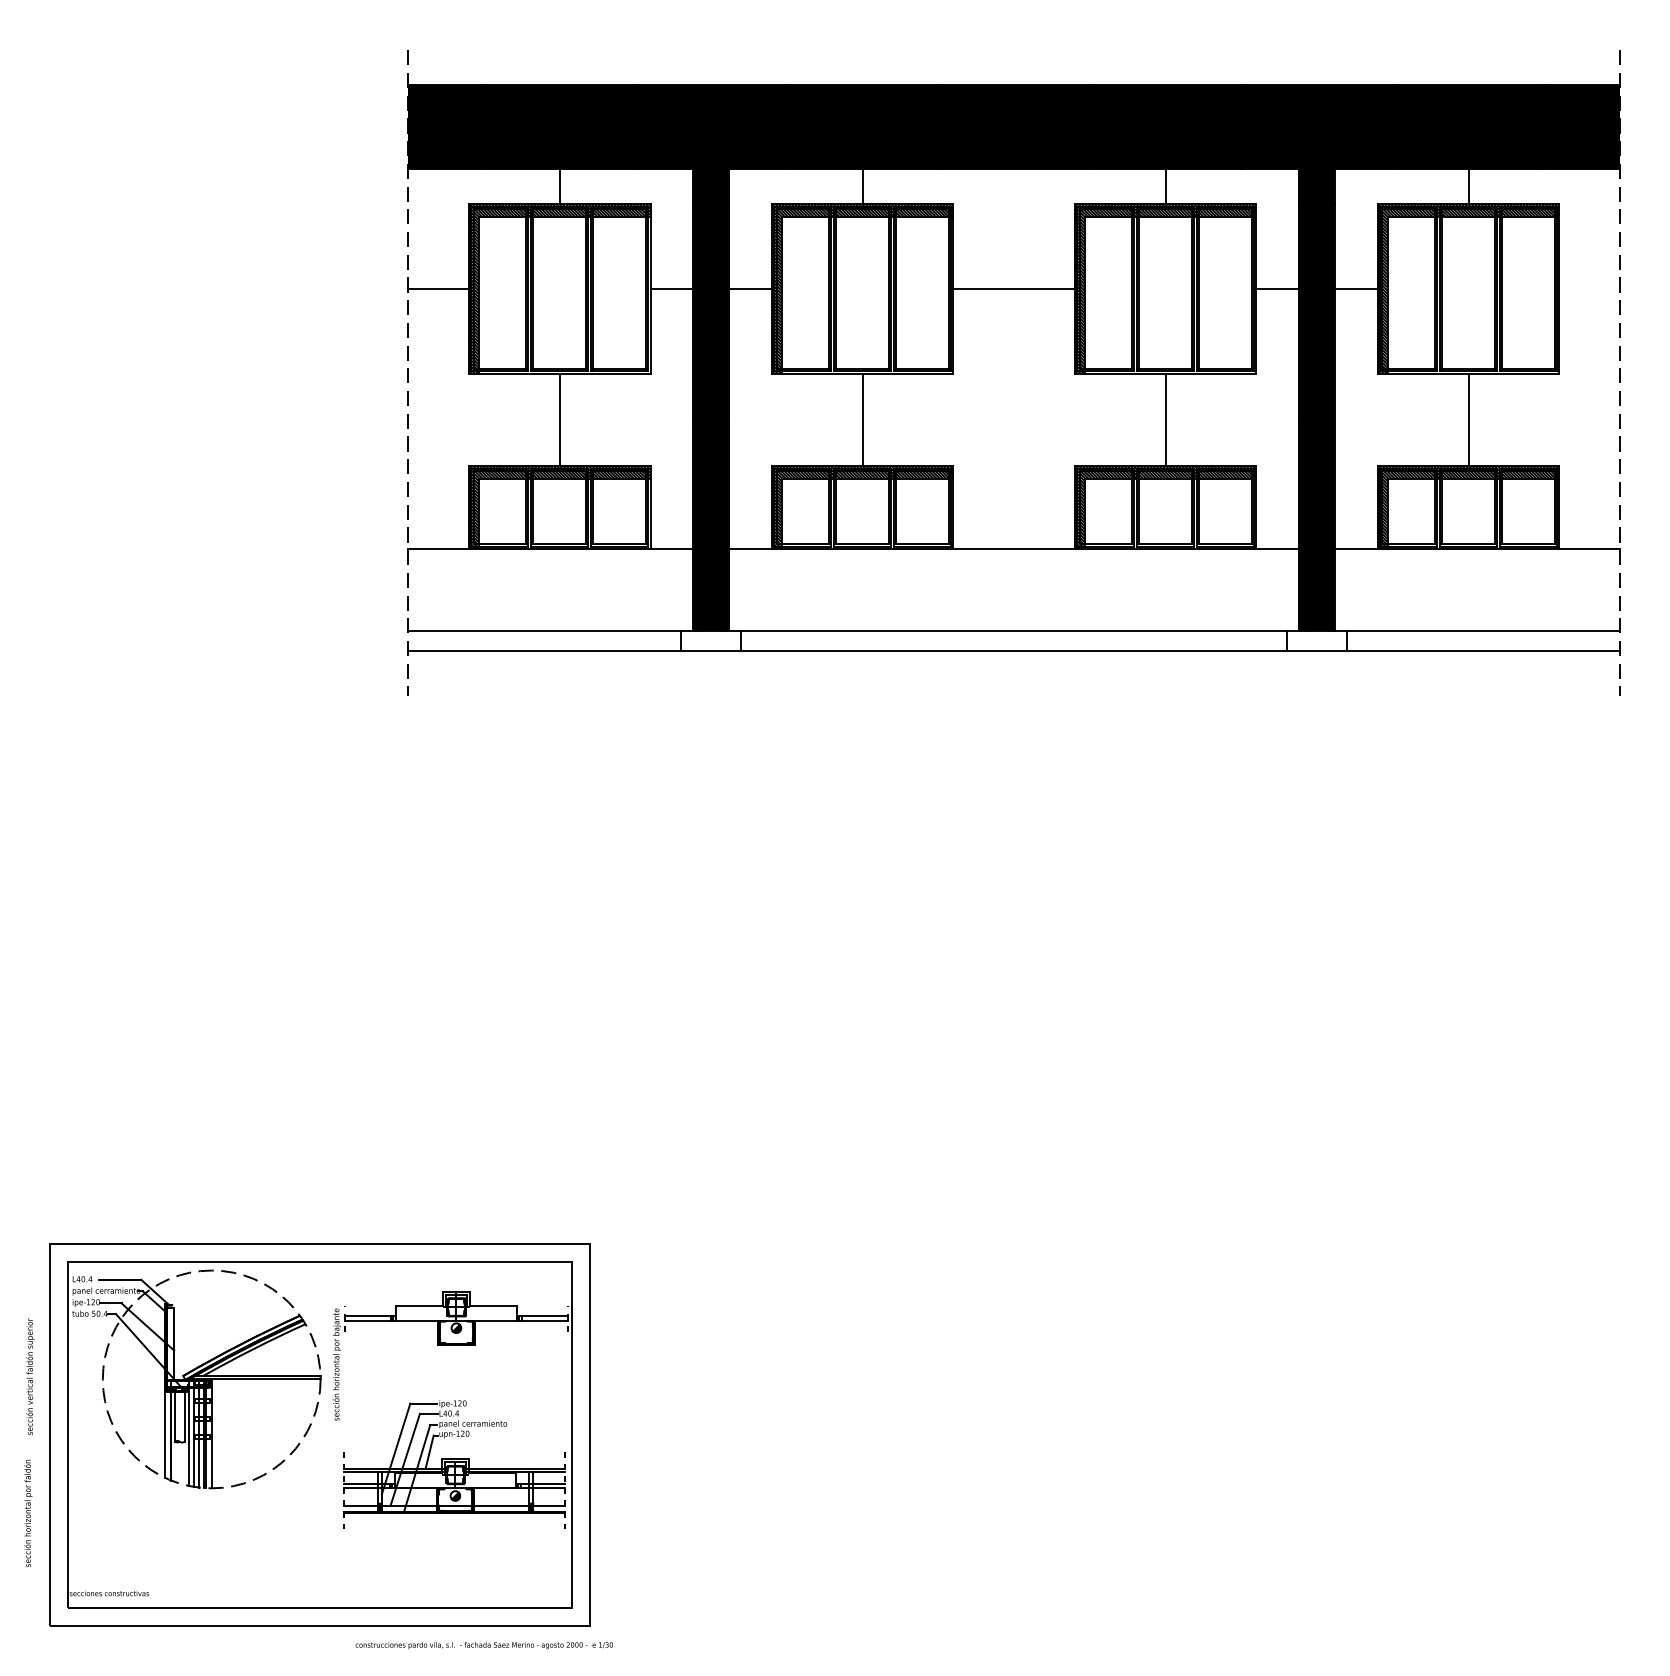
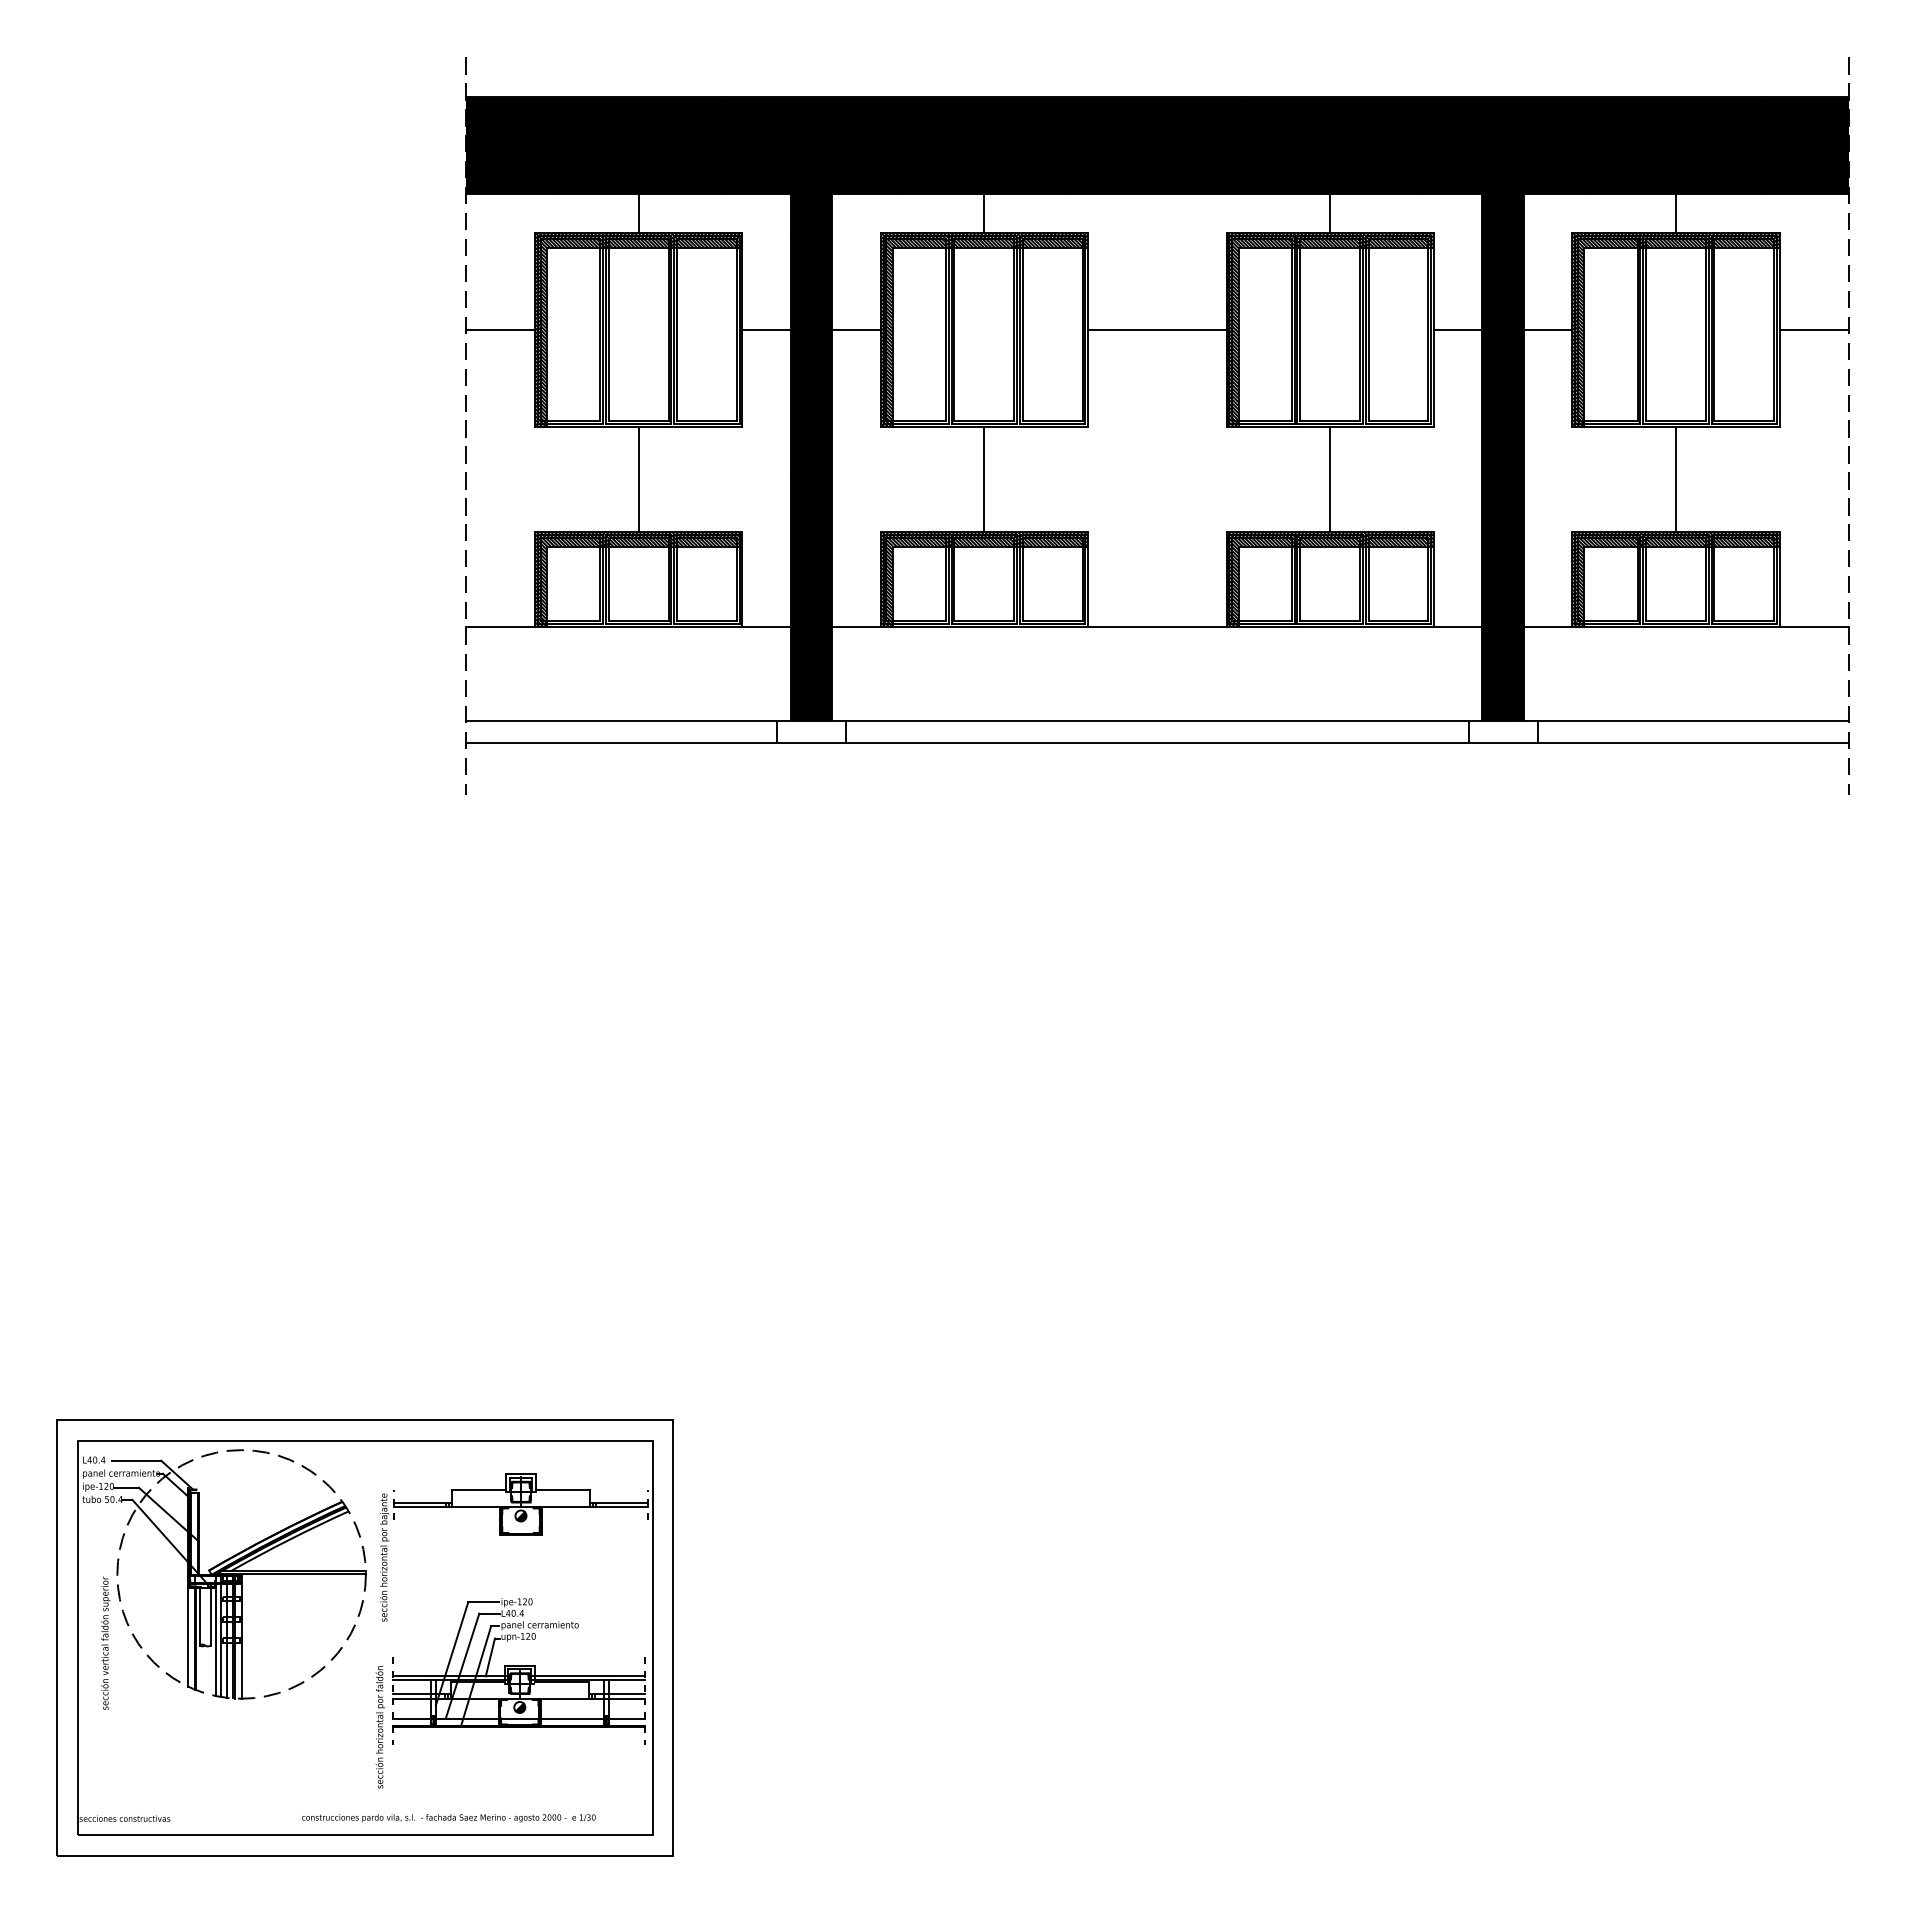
line: (1588, 288) -> (1813, 329), added
text: (30, 1375) -> (105, 1642), moved
text: (27, 1513) -> (379, 1727), moved
text: (484, 1645) -> (448, 1818), moved

